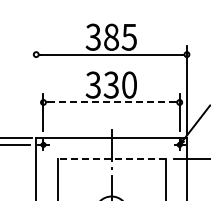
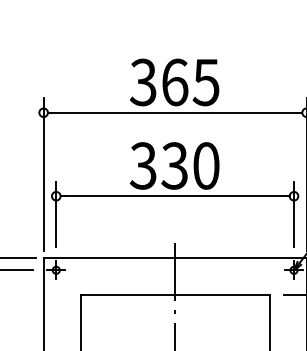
text: (111, 36) -> (174, 81), 385 -> 365
line: (36, 89) -> (44, 173), added
line: (112, 102) -> (176, 196), dashed -> solid
line: (111, 158) -> (174, 294), dashed -> solid

